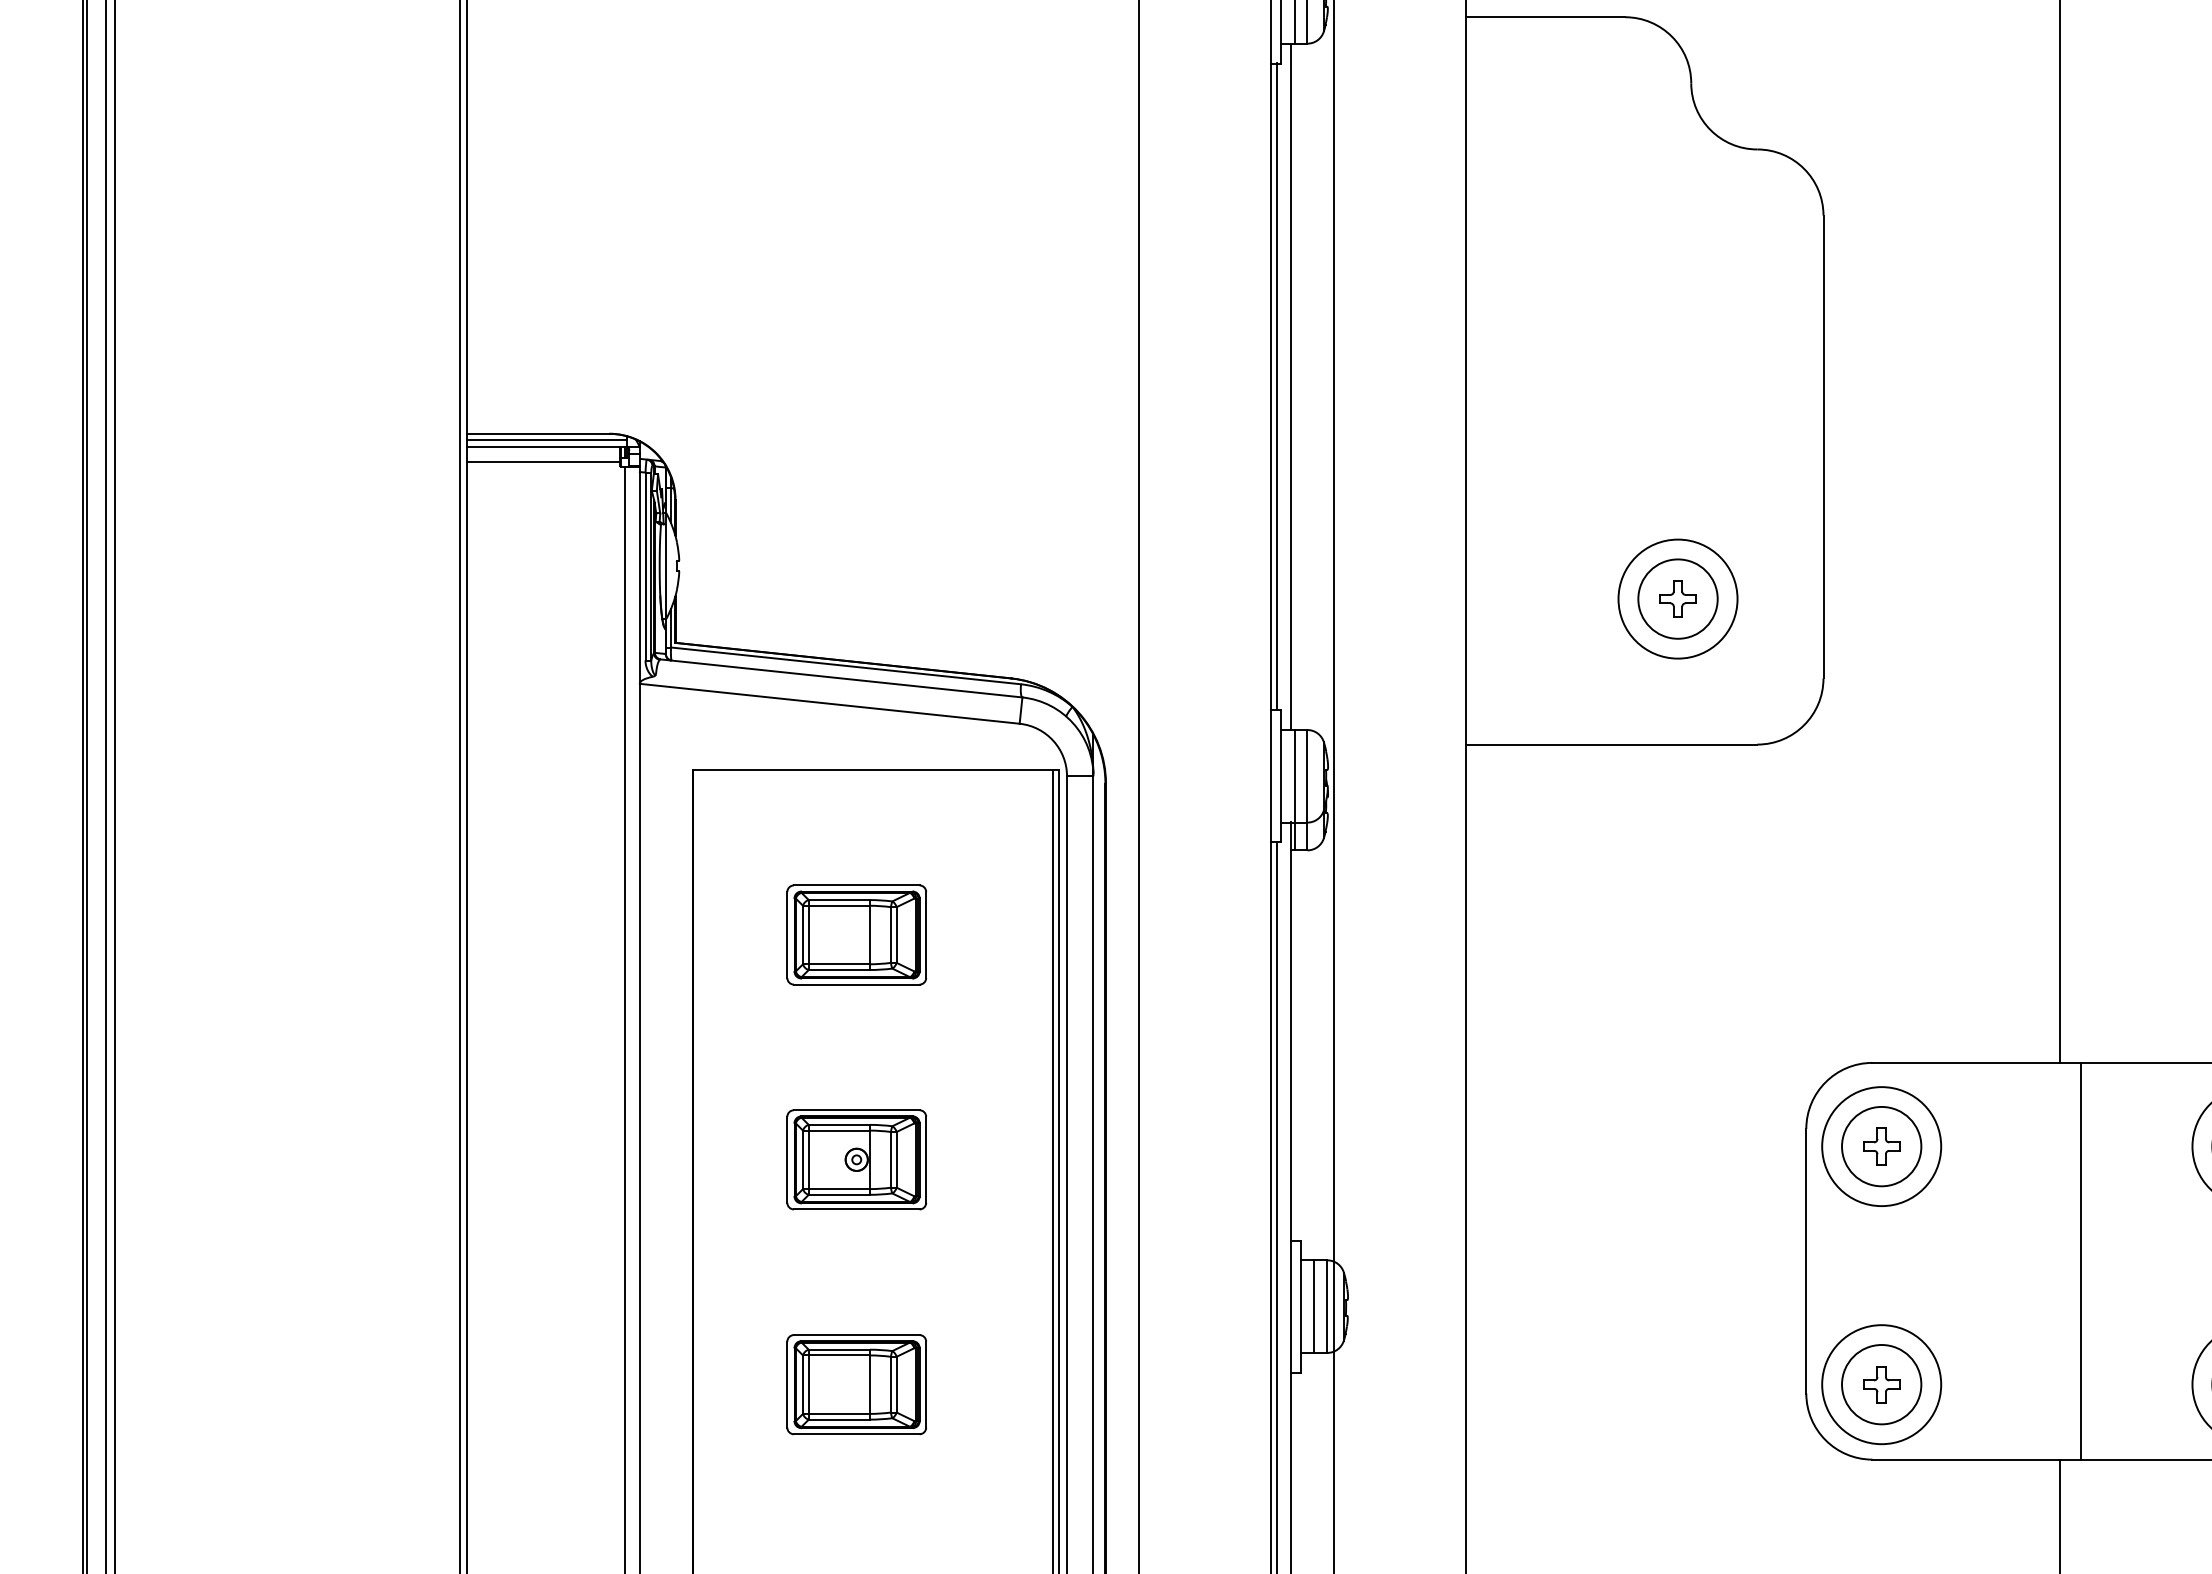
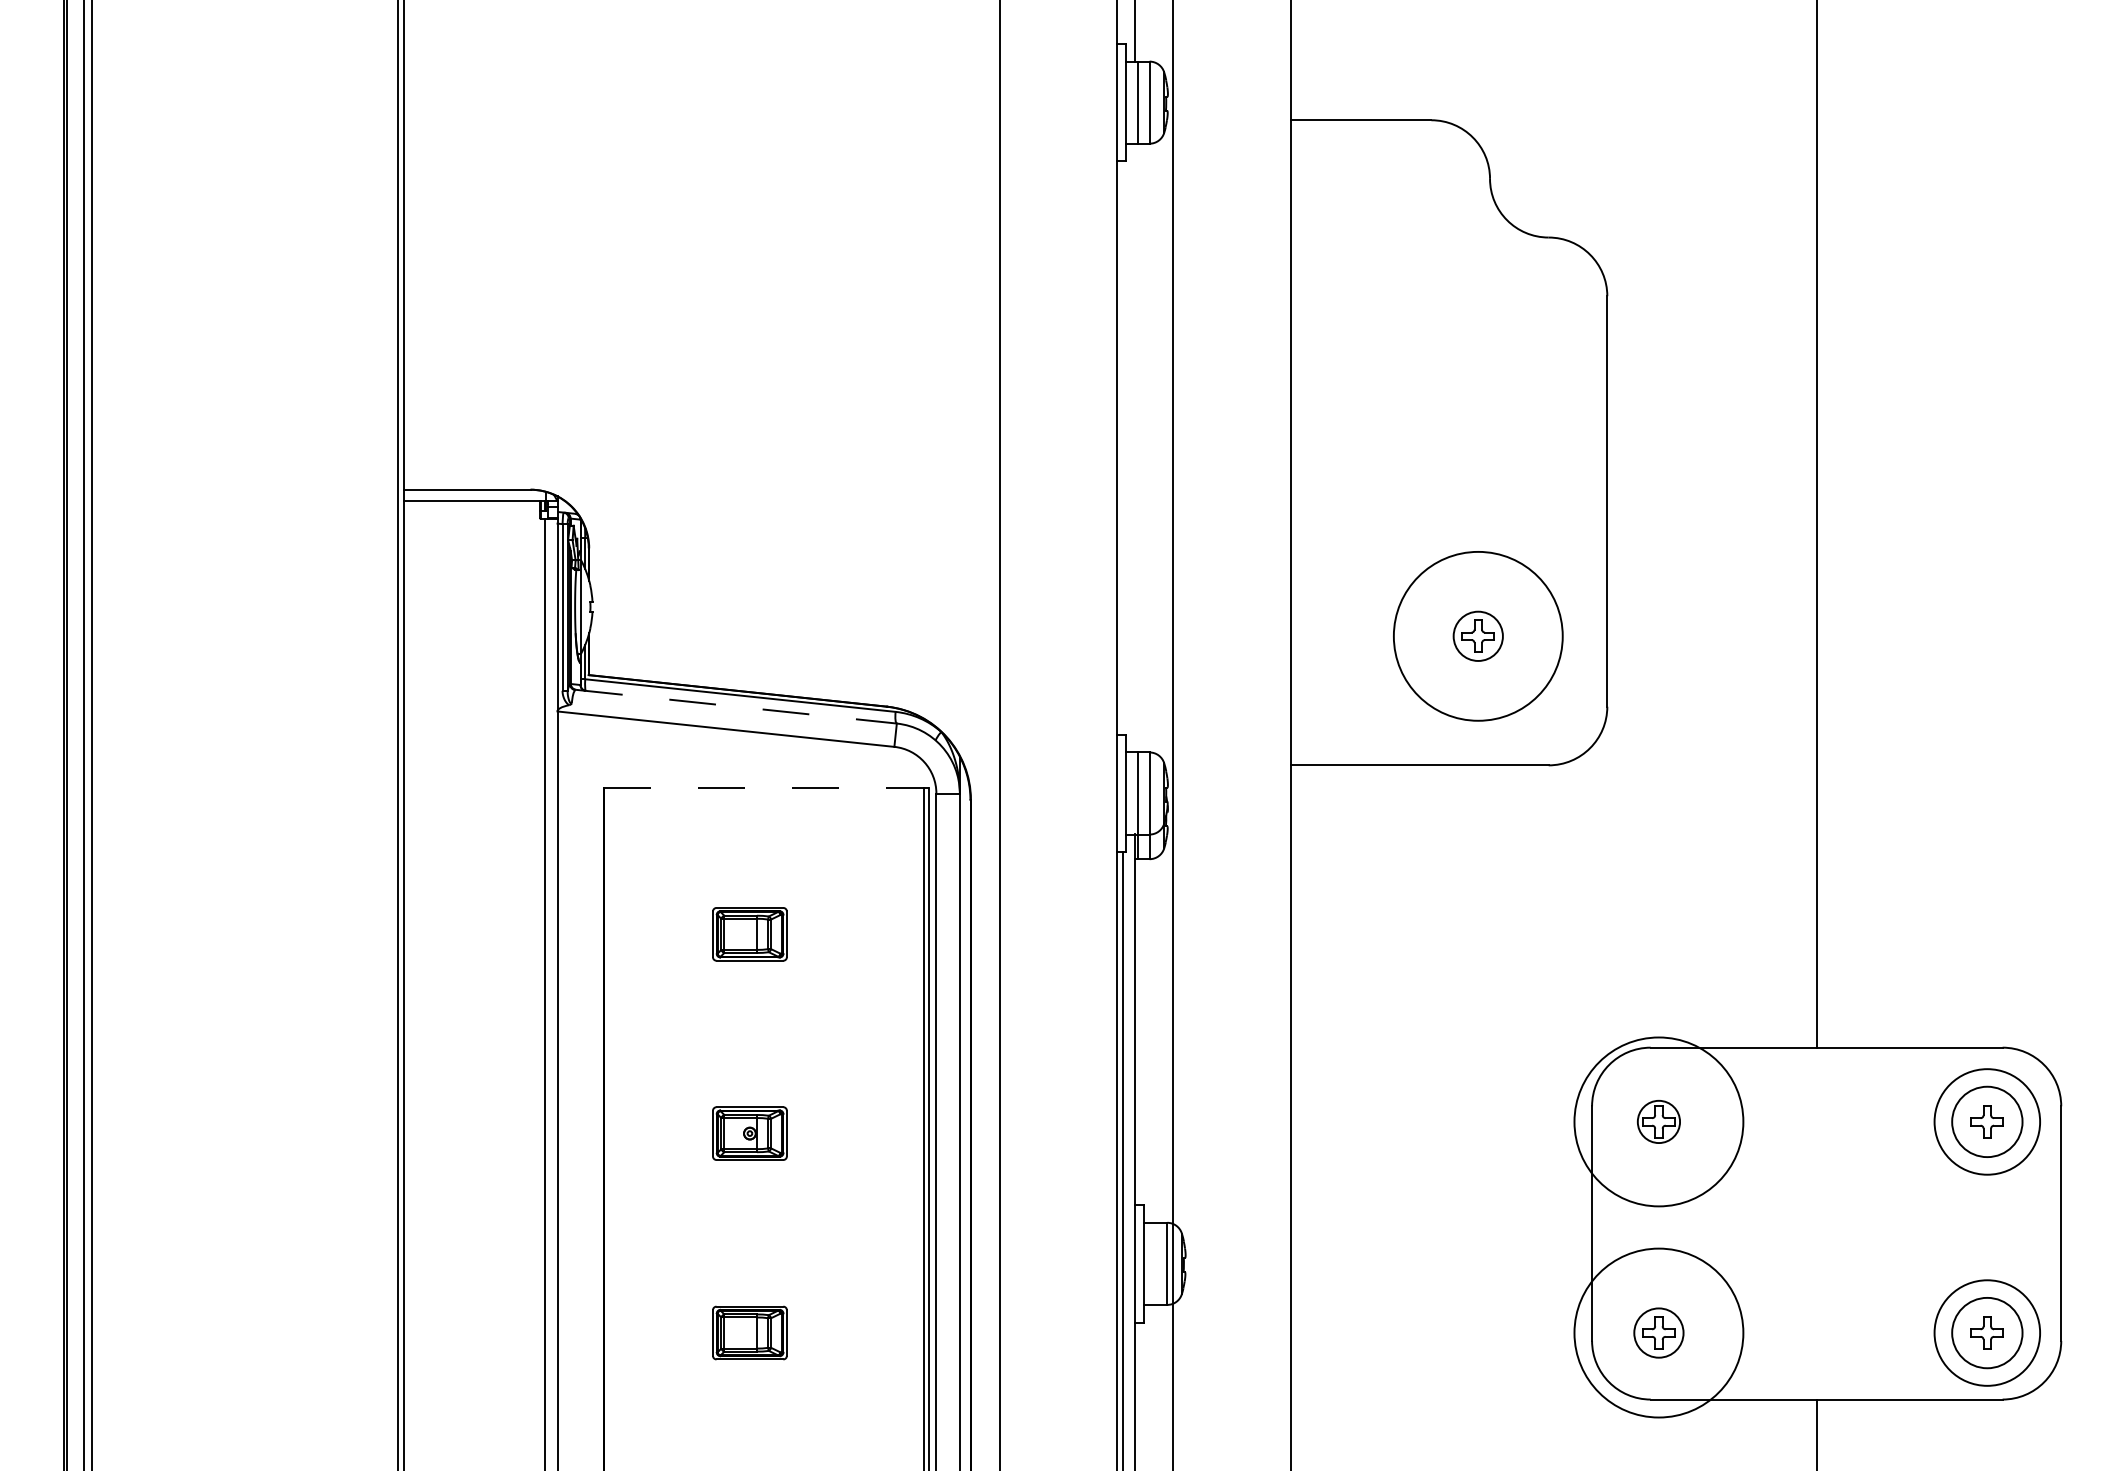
line: (1277, 386) -> (1123, 447), removed
line: (1290, 386) -> (1134, 447), removed
line: (546, 440) -> (474, 495), removed
line: (542, 461) -> (471, 514), removed
circle: (1678, 599) -> (1478, 636), size x0.7
circle: (1678, 599) -> (1478, 636), size x1.6
line: (841, 678) -> (736, 706), solid -> dashed
line: (875, 769) -> (766, 787), solid -> dashed
part: (856, 935) -> (749, 934), size x0.6
circle: (1881, 1146) -> (1658, 1121), size x0.6
circle: (1881, 1146) -> (1658, 1121), size x1.6
part: (856, 1159) -> (749, 1133), size x0.6
line: (2081, 1261) -> (1836, 1223), removed
line: (1314, 1306) -> (1155, 1263), removed
part: (856, 1384) -> (749, 1332), size x0.6
circle: (1881, 1384) -> (1658, 1332), size x0.7
circle: (1881, 1384) -> (1658, 1332), size x1.6

